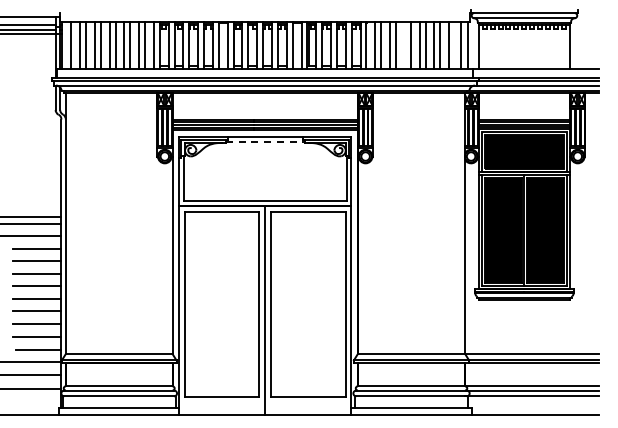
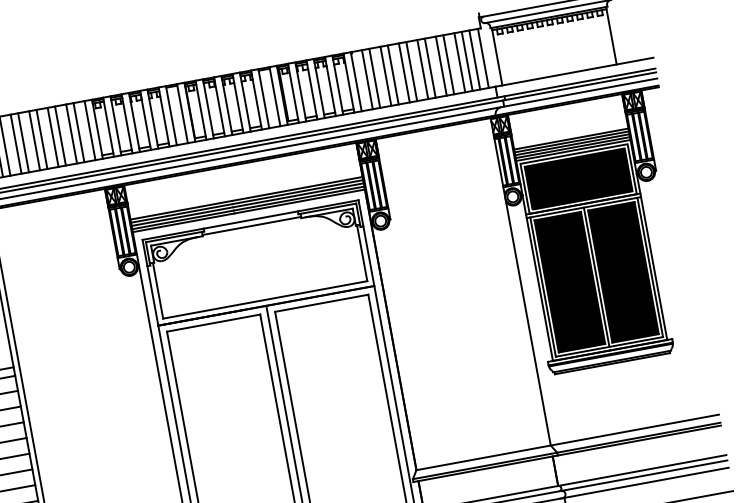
line: (404, 44) -> (403, 71), added
line: (455, 44) -> (467, 60), added
line: (265, 141) -> (251, 225), dashed -> solid

